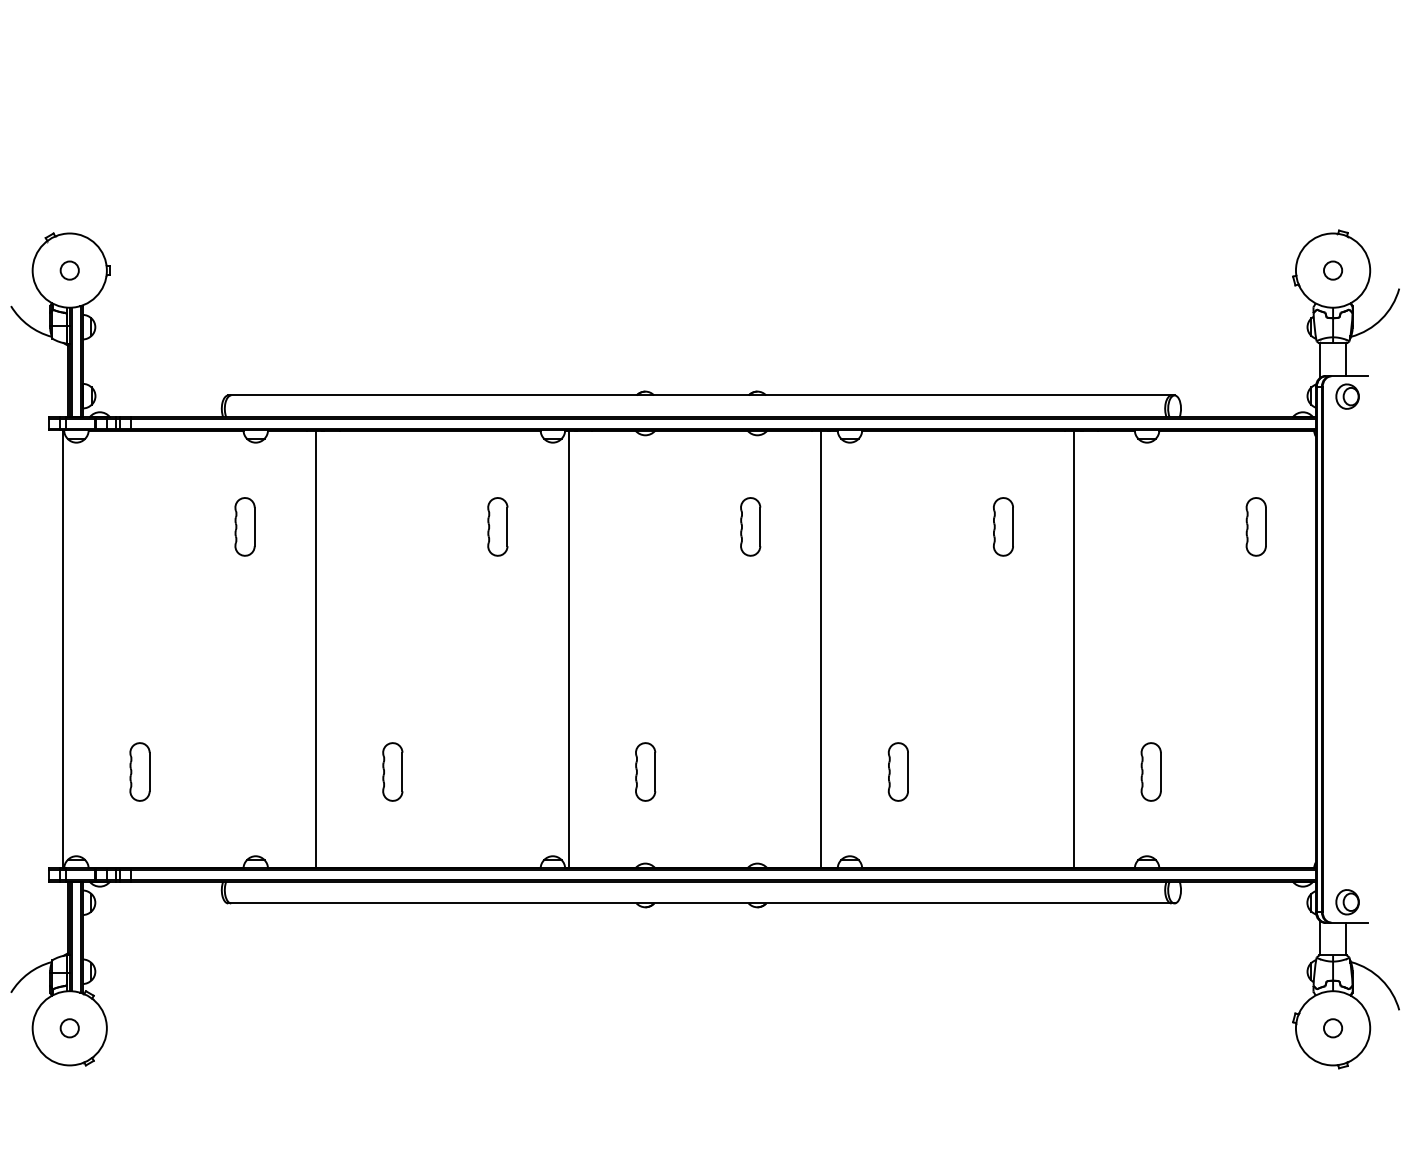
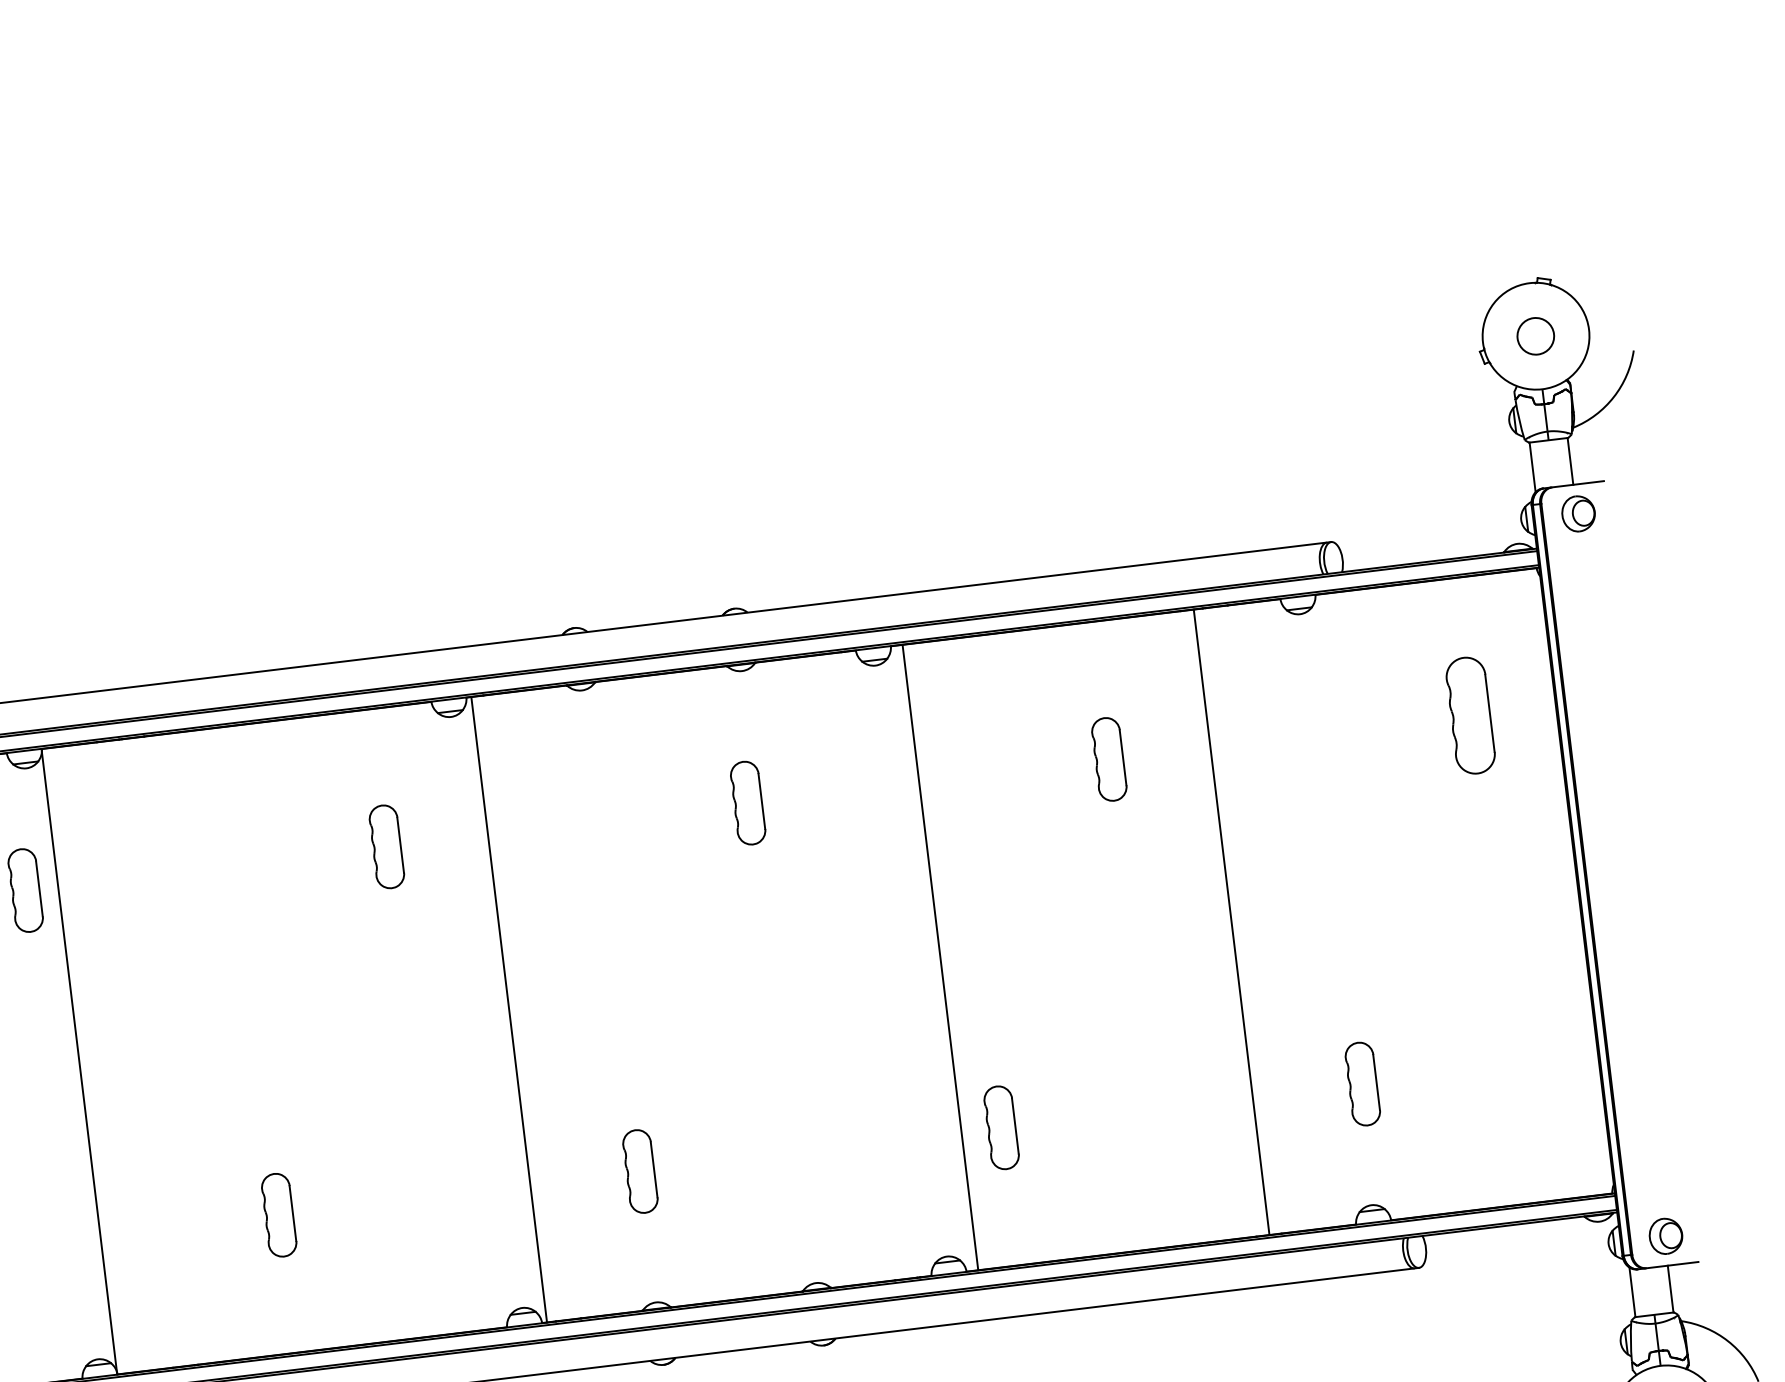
circle: (1333, 270) -> (1536, 335), size x1.4
part: (1255, 526) -> (1469, 715), size x1.4
line: (315, 649) -> (78, 1061), moved
line: (821, 649) -> (940, 957), moved

